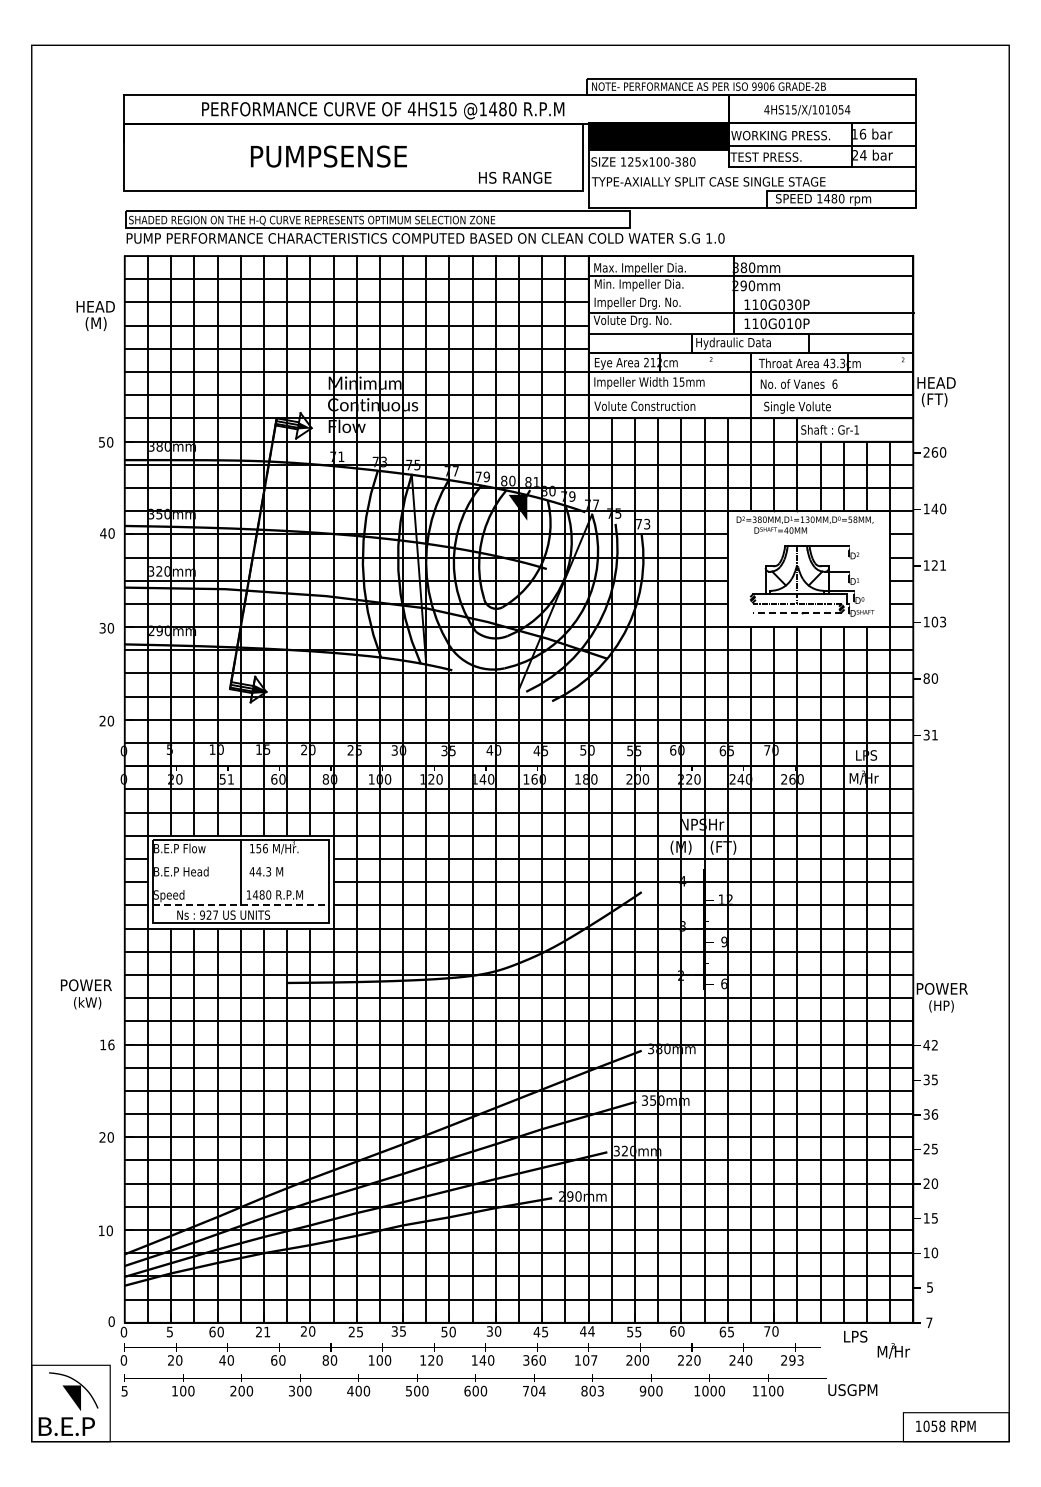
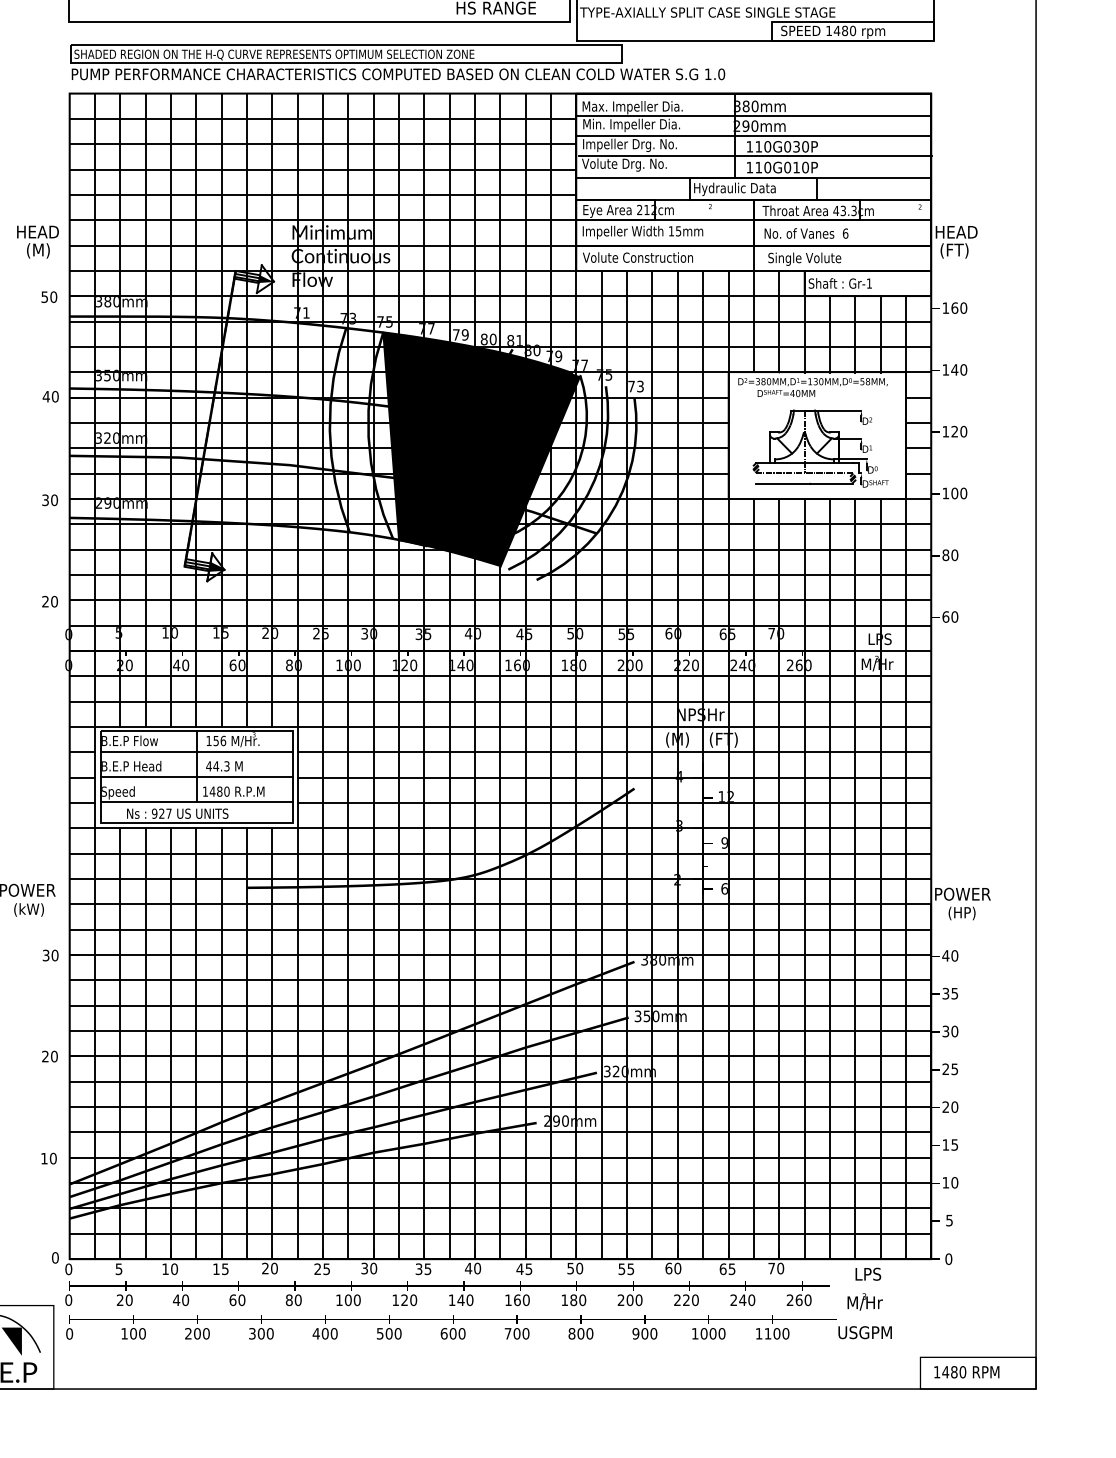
line: (750, 295) -> (753, 136), added
text: (95, 315) -> (37, 241), moved
text: (926, 452) -> (945, 308), 260 -> 160
text: (942, 565) -> (963, 431), 121 -> 120
fill: (501, 581) -> (481, 449), added
line: (796, 613) -> (803, 484), dashed -> solid
text: (943, 621) -> (964, 492), 103 -> 100
text: (930, 734) -> (950, 616), 31 -> 60
text: (226, 779) -> (180, 665), 51 -> 40
line: (240, 858) -> (196, 751), added
line: (240, 881) -> (196, 776), added
line: (241, 904) -> (197, 802), dashed -> solid
text: (107, 1044) -> (50, 955), 16 -> 30
text: (934, 1045) -> (954, 956), 42 -> 40
text: (935, 1114) -> (955, 1031), 36 -> 30
text: (929, 1322) -> (948, 1258), 7 -> 0
text: (212, 1331) -> (165, 1268), 60 -> 10
text: (263, 1331) -> (221, 1268), 21 -> 15
text: (402, 1331) -> (373, 1268), 35 -> 30
text: (448, 1331) -> (423, 1268), 50 -> 35
text: (489, 1331) -> (468, 1268), 30 -> 40
text: (587, 1331) -> (575, 1268), 44 -> 50
text: (893, 1350) -> (864, 1301), moved
text: (526, 1360) -> (508, 1300), 360 -> 160
text: (590, 1360) -> (578, 1300), 107 -> 180
text: (796, 1360) -> (803, 1300), 293 -> 260
text: (542, 1390) -> (526, 1333), 704 -> 700
text: (600, 1390) -> (589, 1333), 803 -> 800
text: (124, 1391) -> (69, 1334), 5 -> 0
text: (934, 1425) -> (954, 1371), 1058 -> 1480

